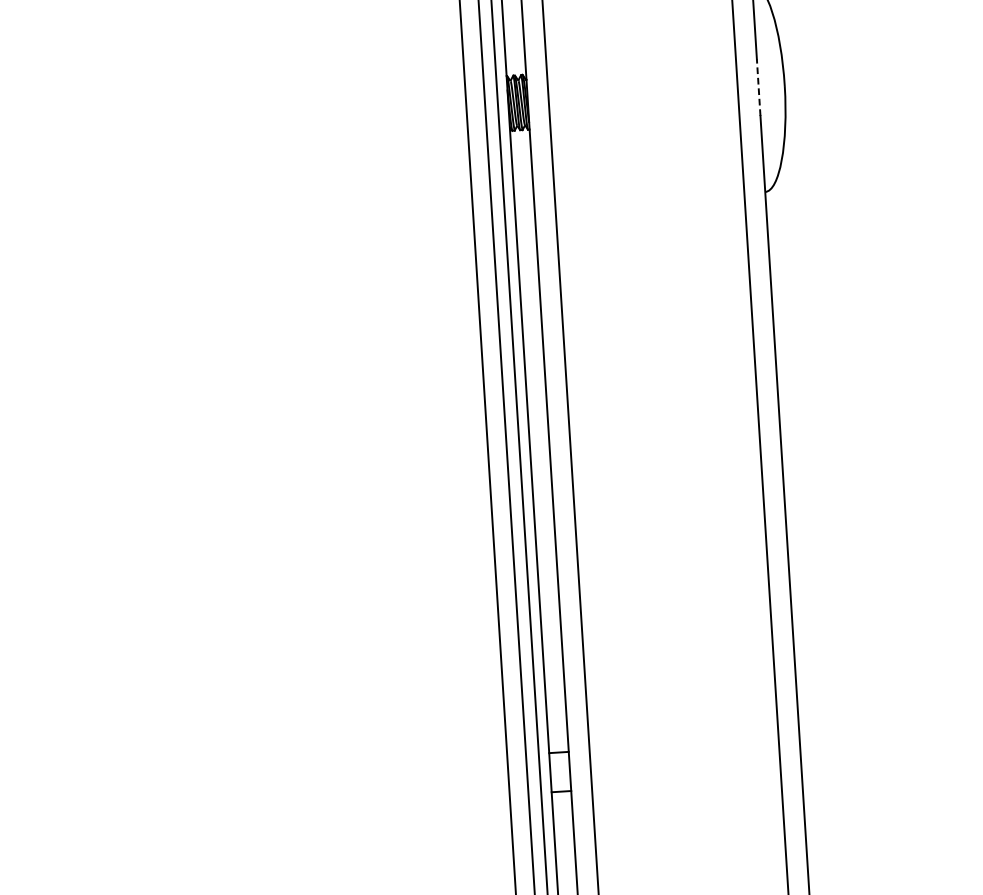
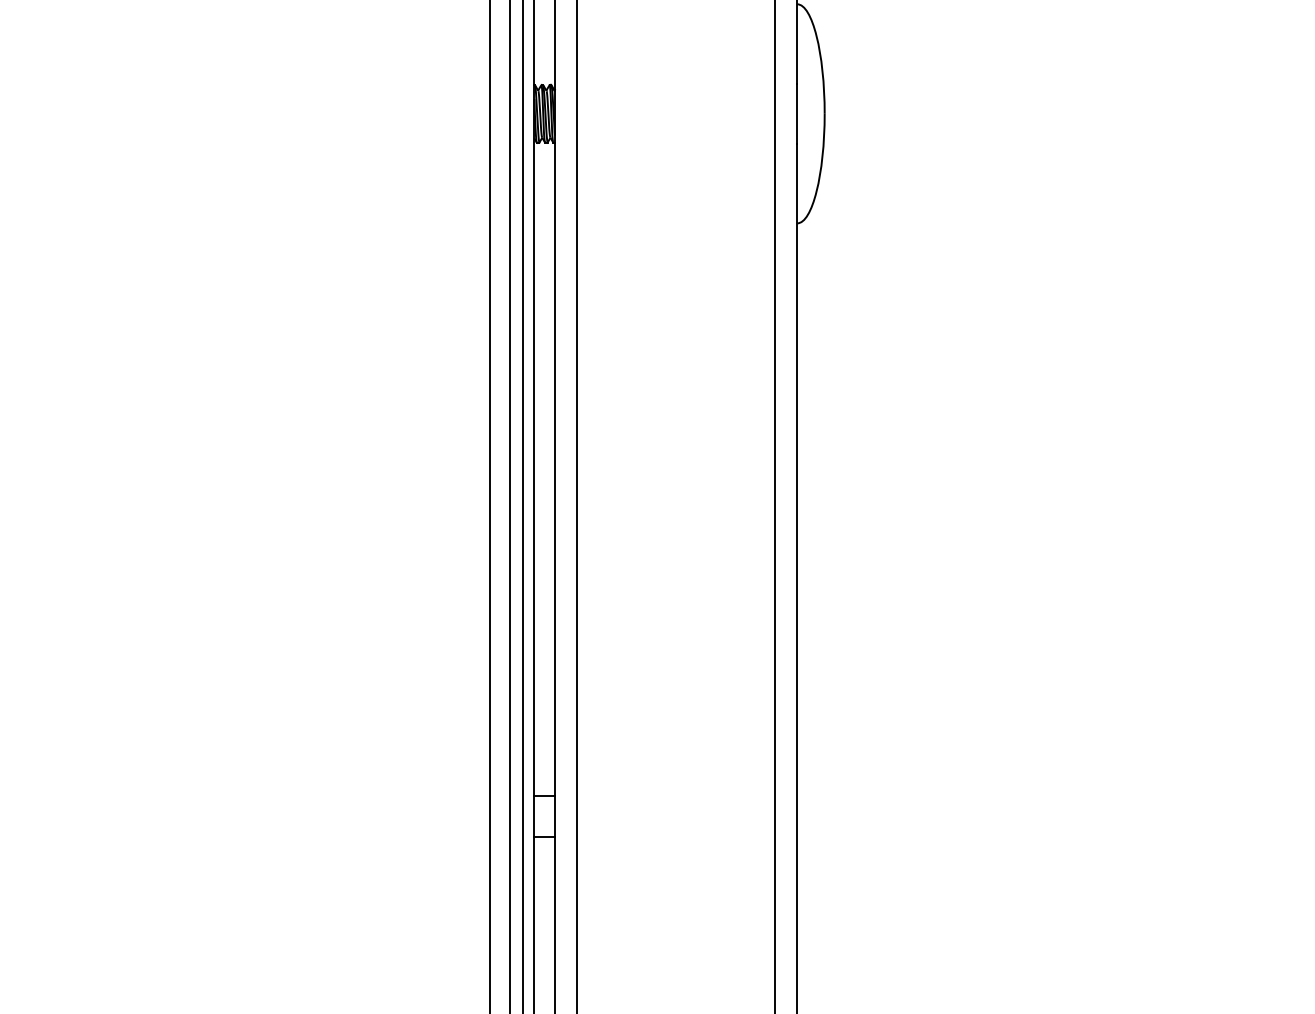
line: (758, 87) -> (797, 113), dashed -> solid

